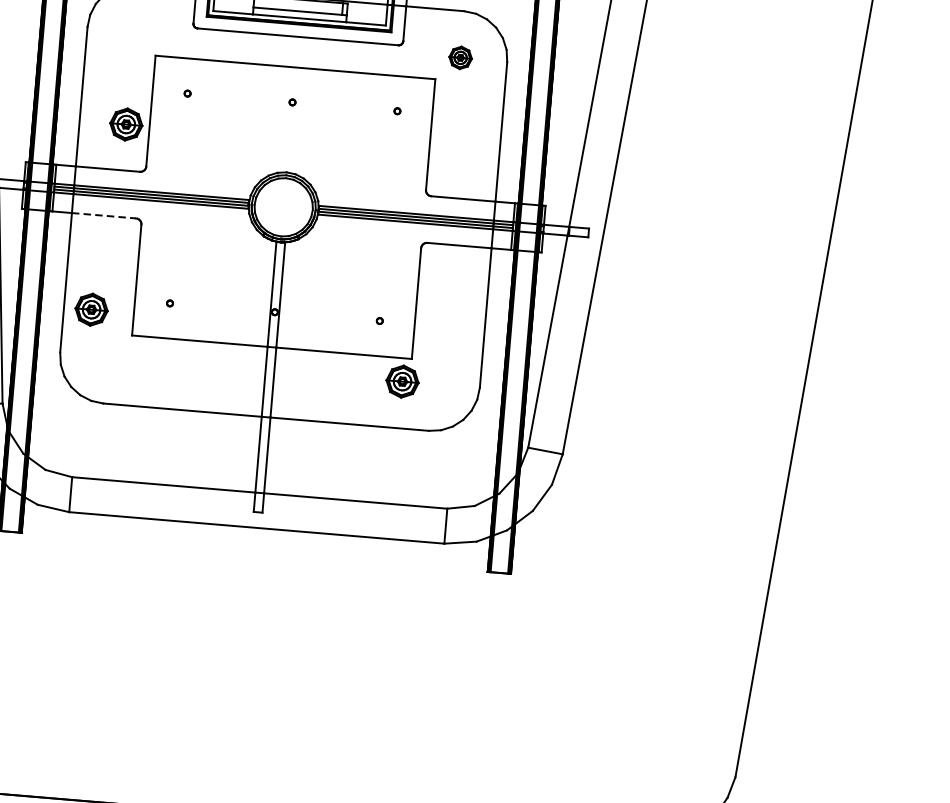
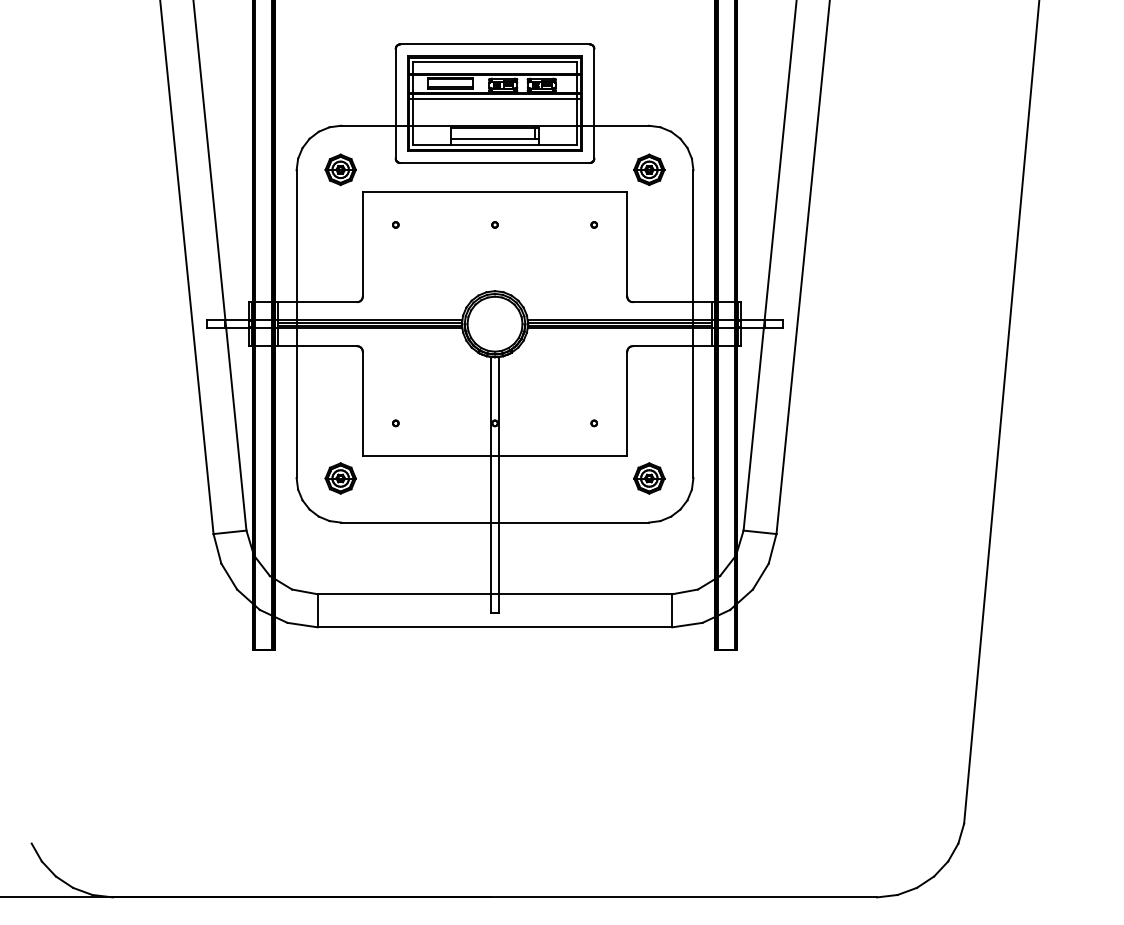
part: (460, 57) -> (649, 169), size x1.43
part: (126, 124) -> (340, 169), moved
line: (104, 216) -> (327, 346), dashed -> solid
part: (91, 309) -> (340, 478), moved
part: (402, 381) -> (649, 478), moved

